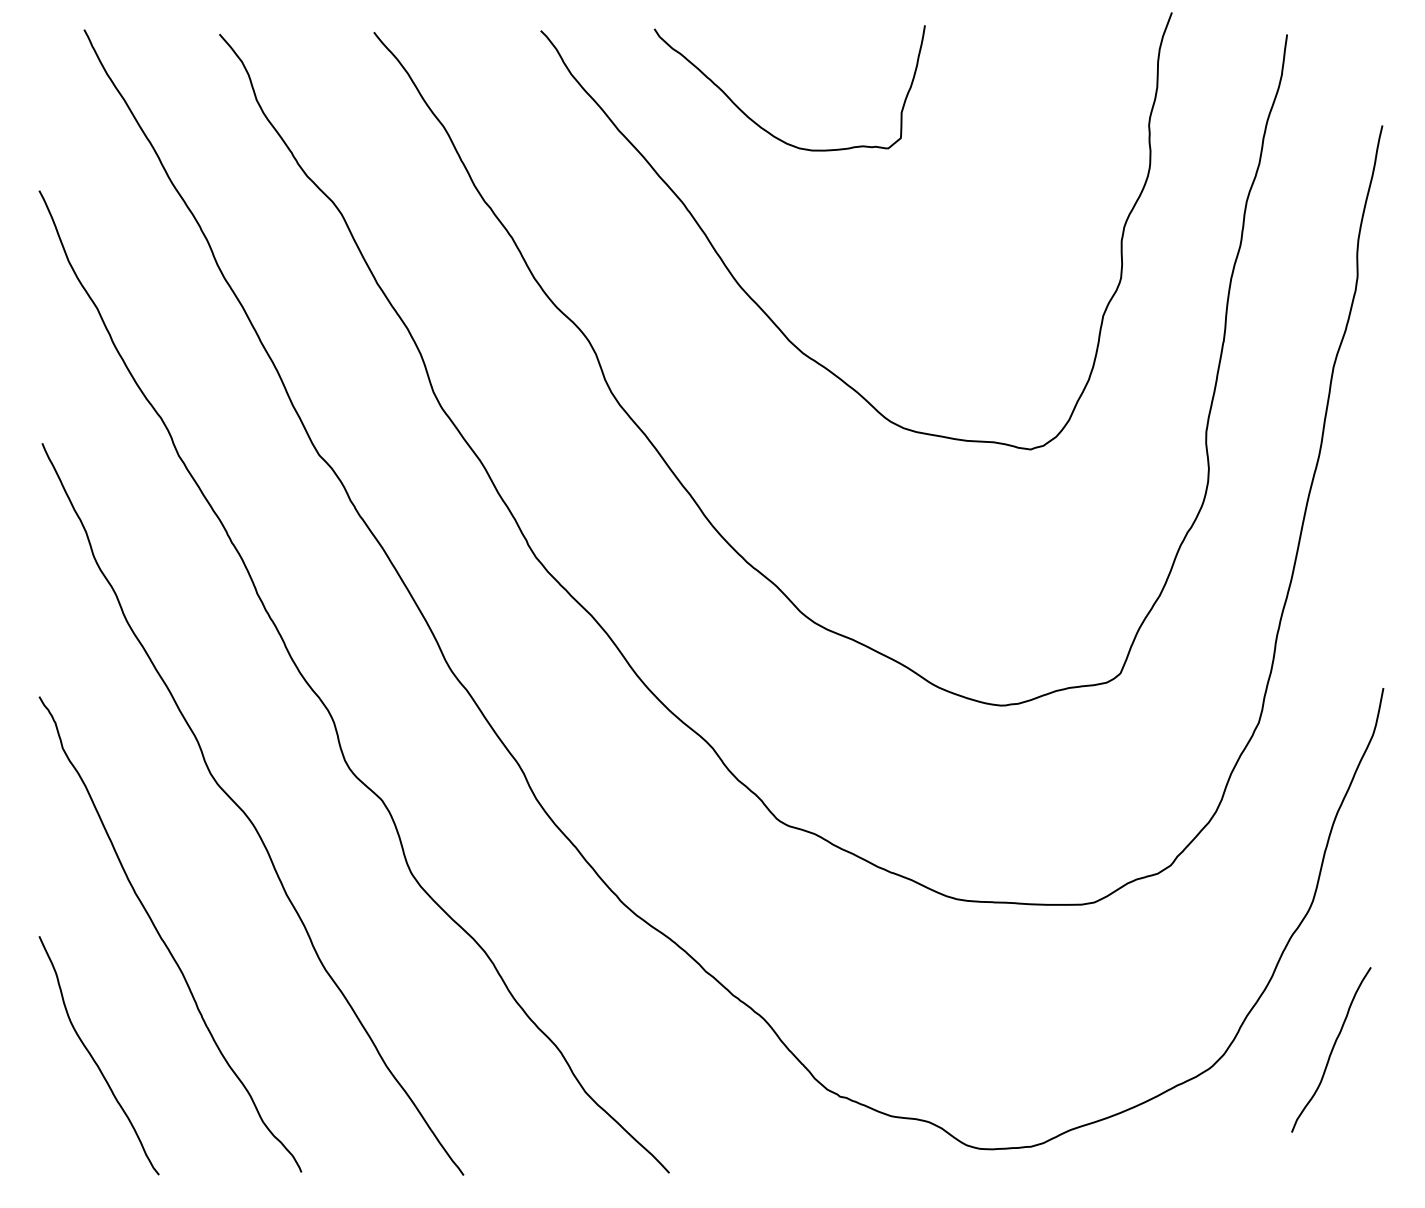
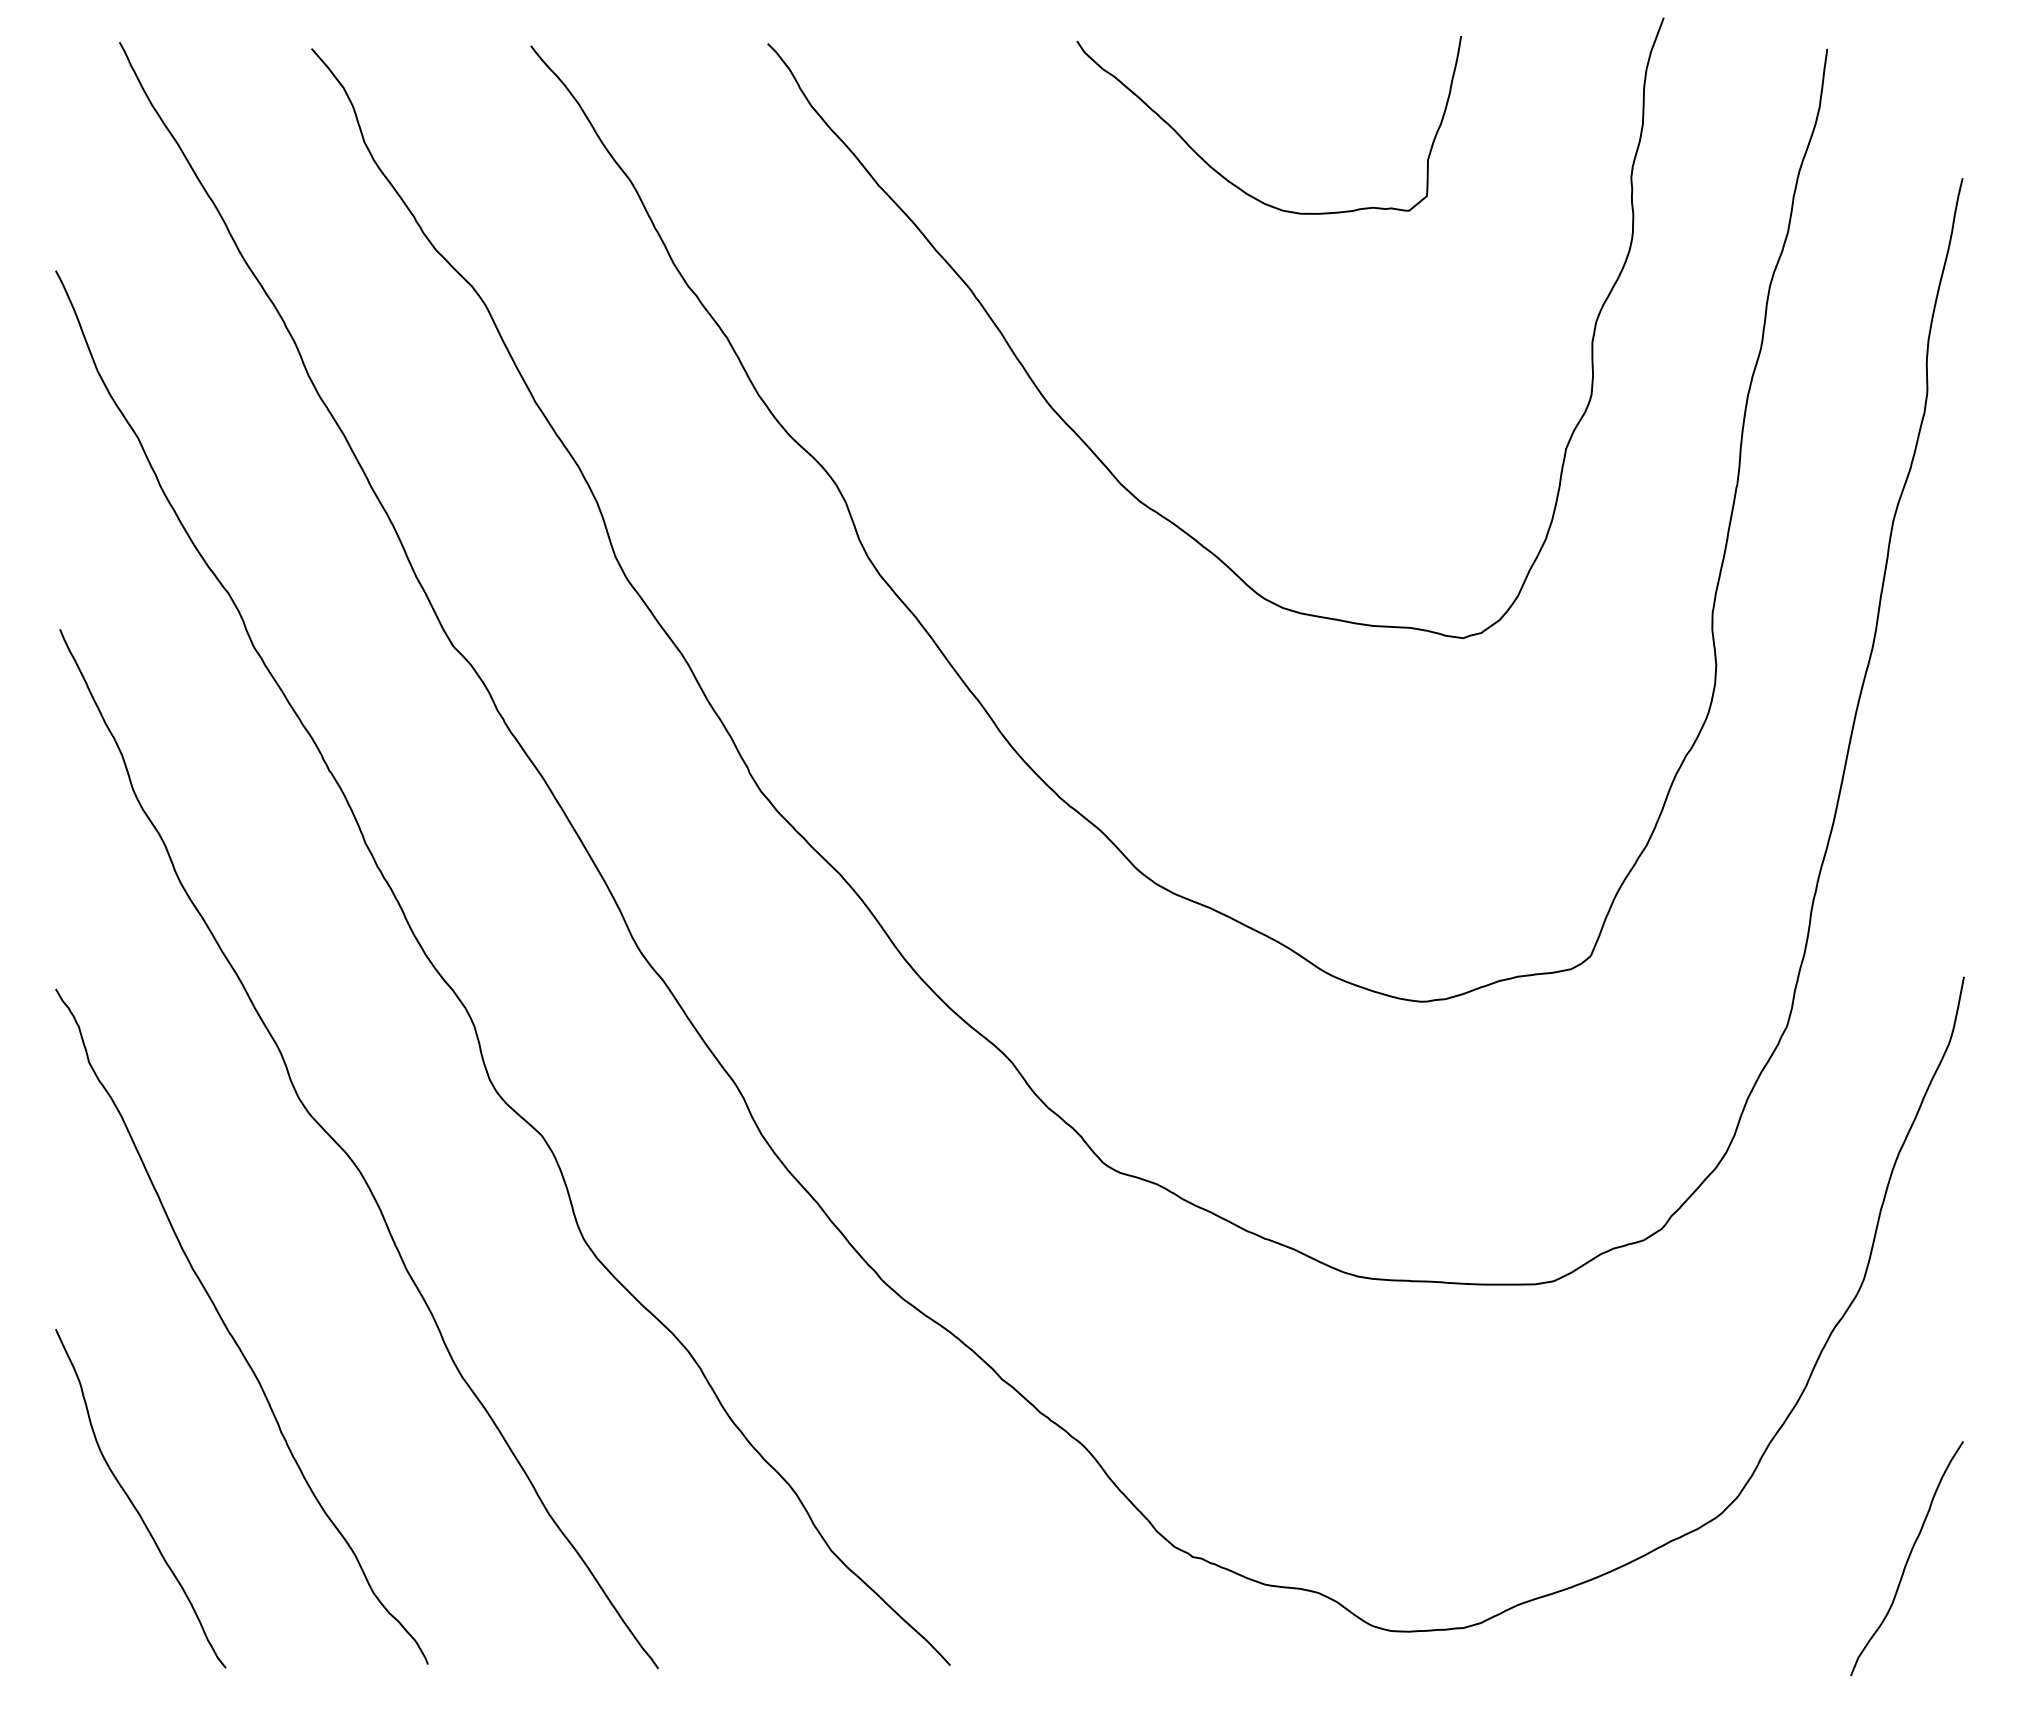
curve: (758, 124) -> (1224, 176), moved
curve: (1331, 1049) -> (1907, 1558), moved

